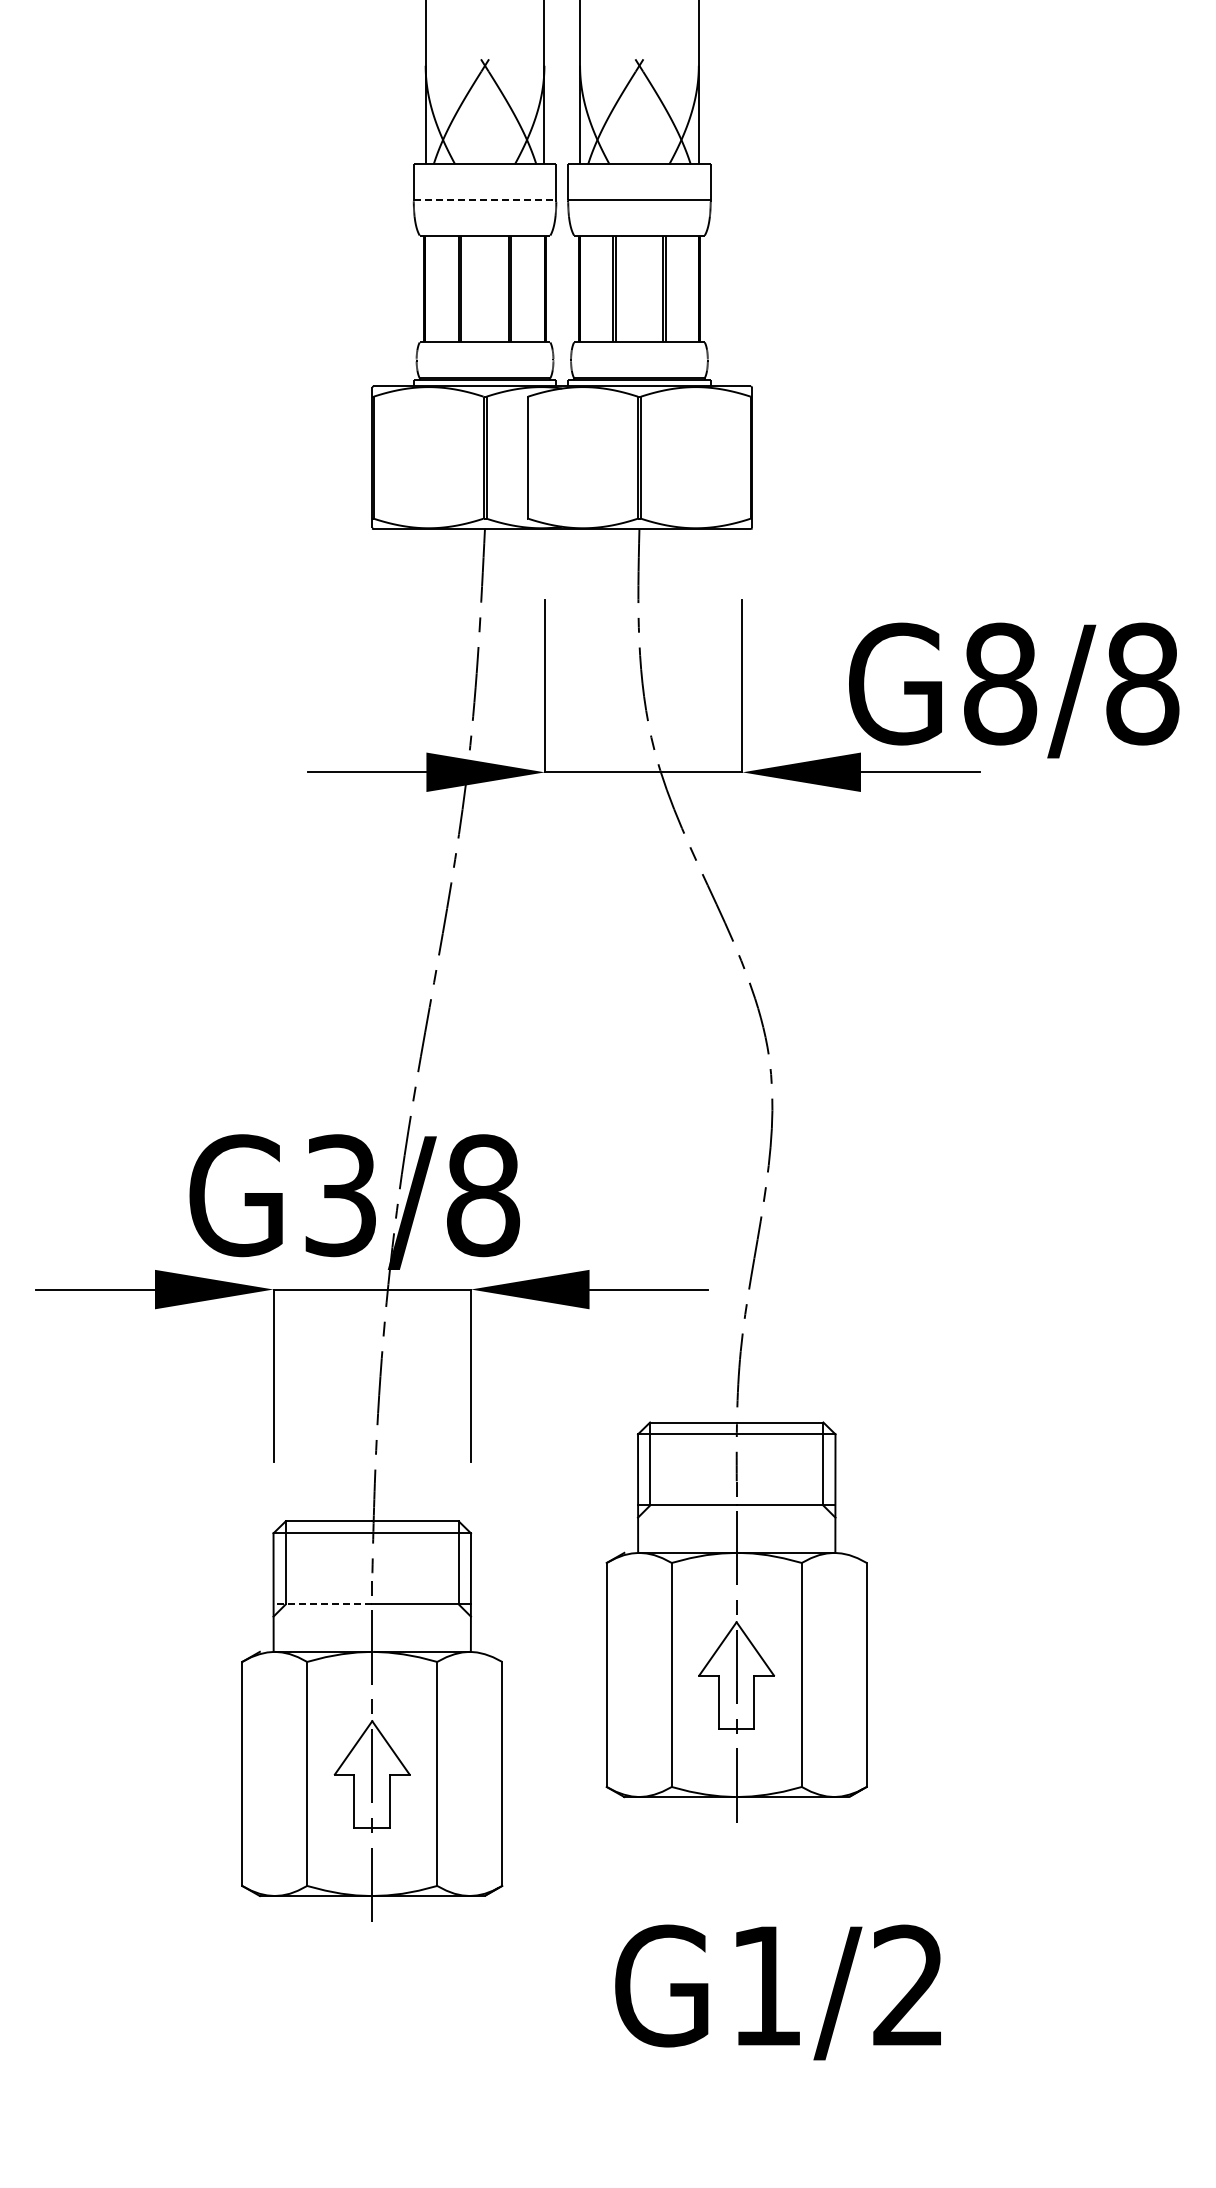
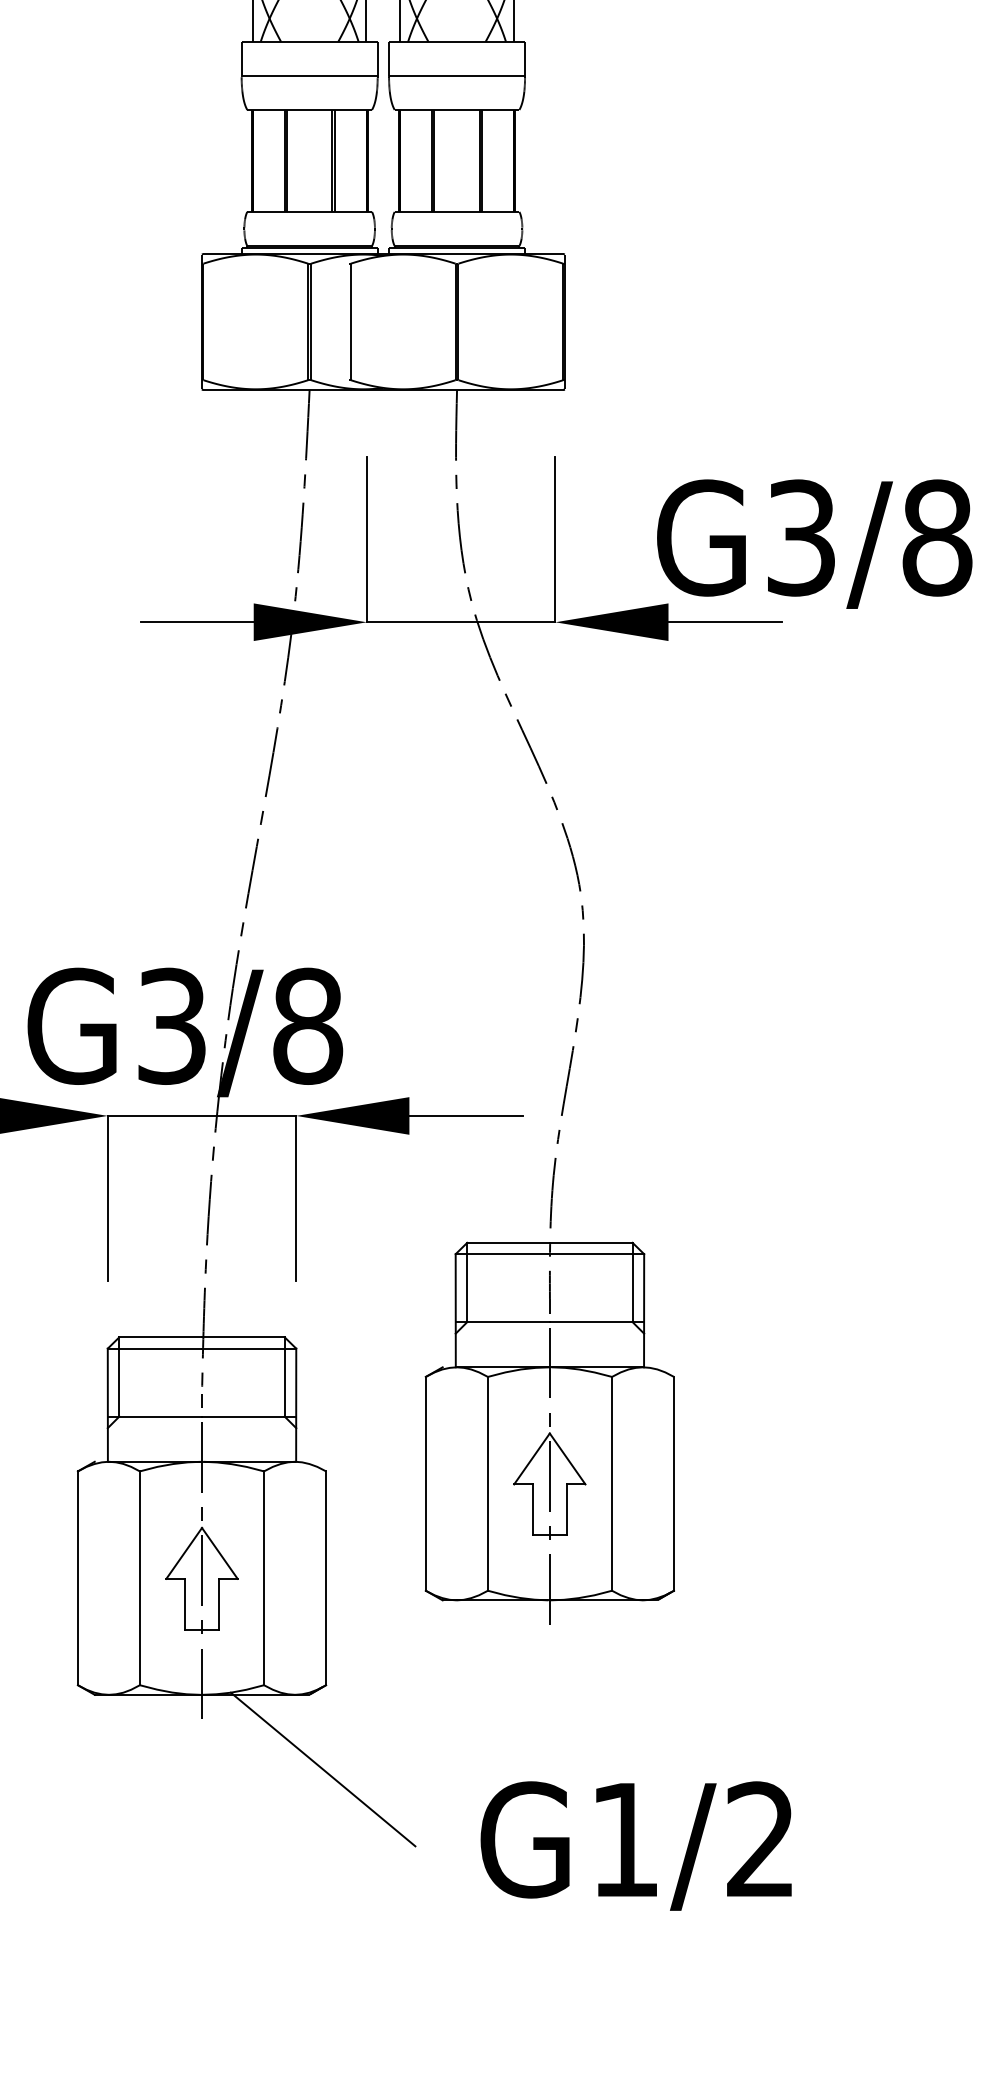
line: (485, 199) -> (310, 75), dashed -> solid
text: (1000, 683) -> (801, 537), G8/8 -> G3/8
line: (322, 1604) -> (154, 1416), dashed -> solid
line: (498, 1973) -> (322, 1768), added
text: (777, 1992) -> (635, 1846), moved

